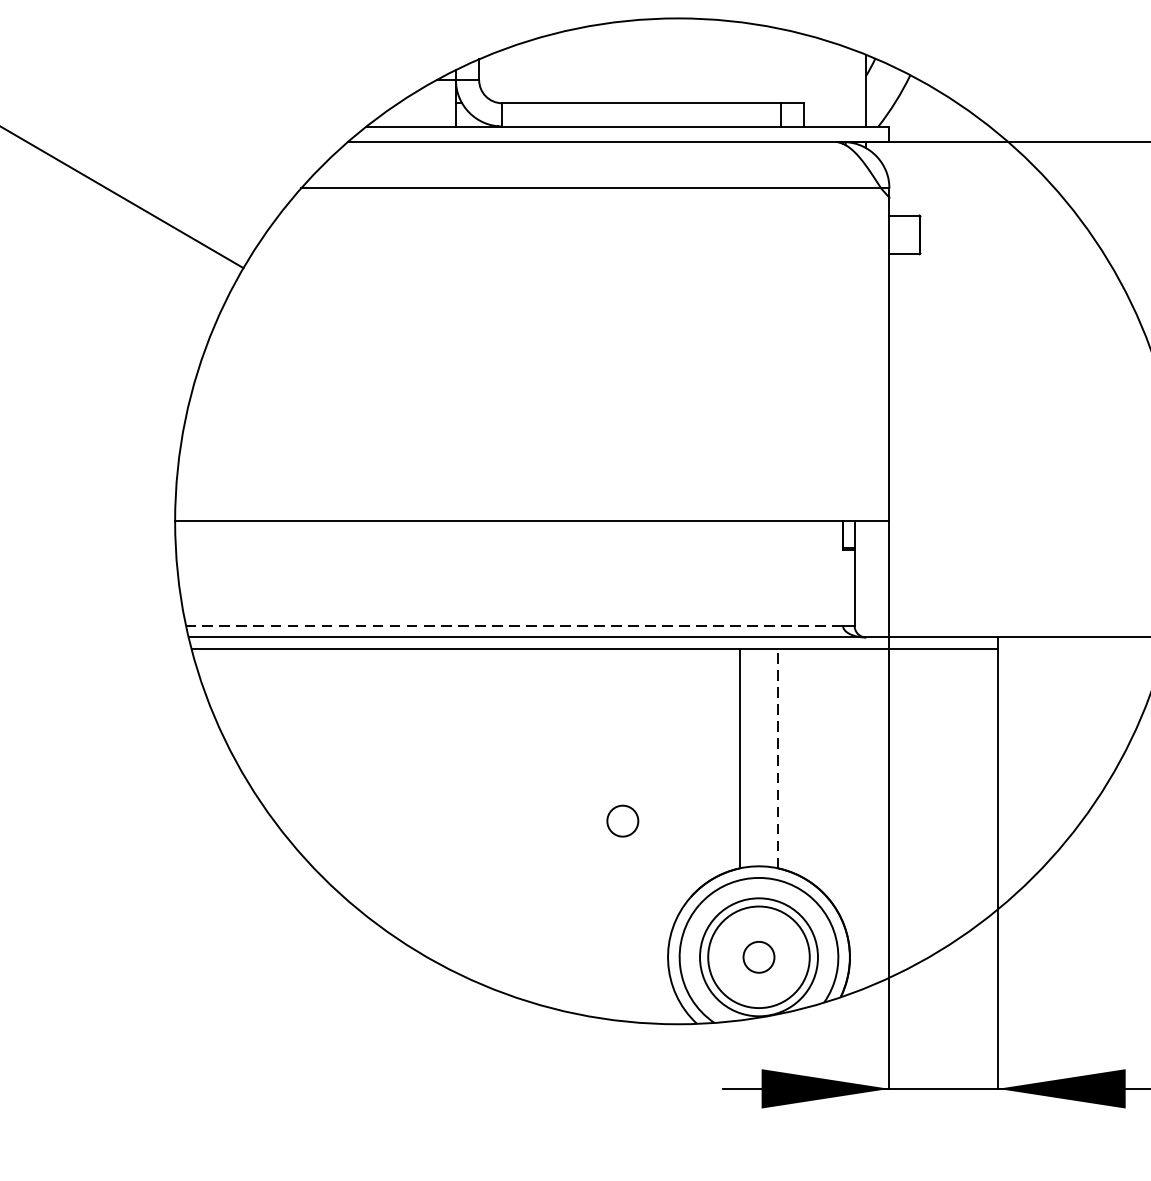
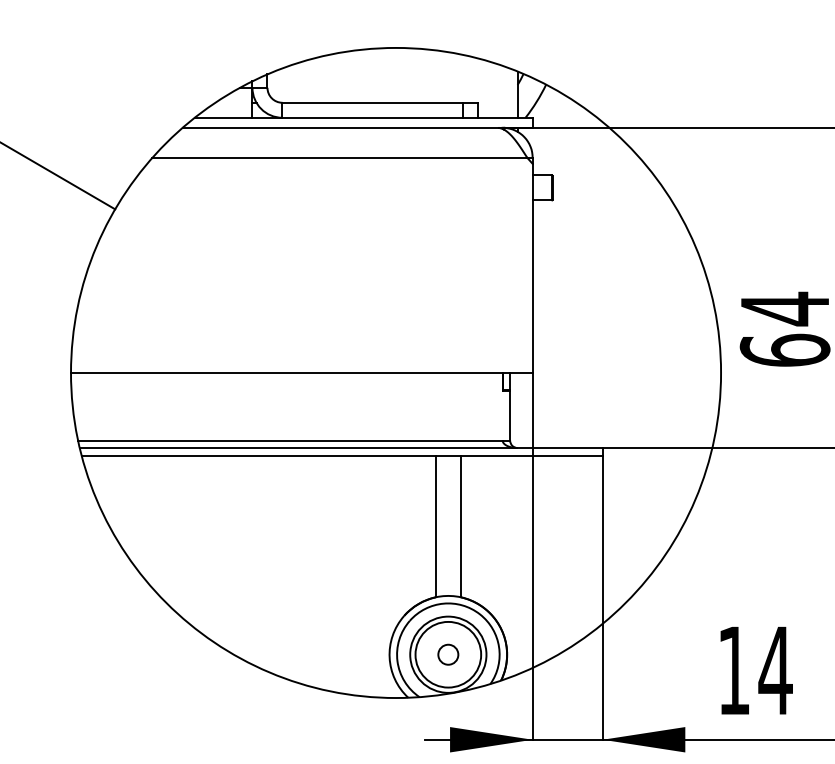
line: (513, 625) -> (289, 440), dashed -> solid
line: (777, 758) -> (460, 526), dashed -> solid
circle: (623, 820) -> (360, 566), removed

